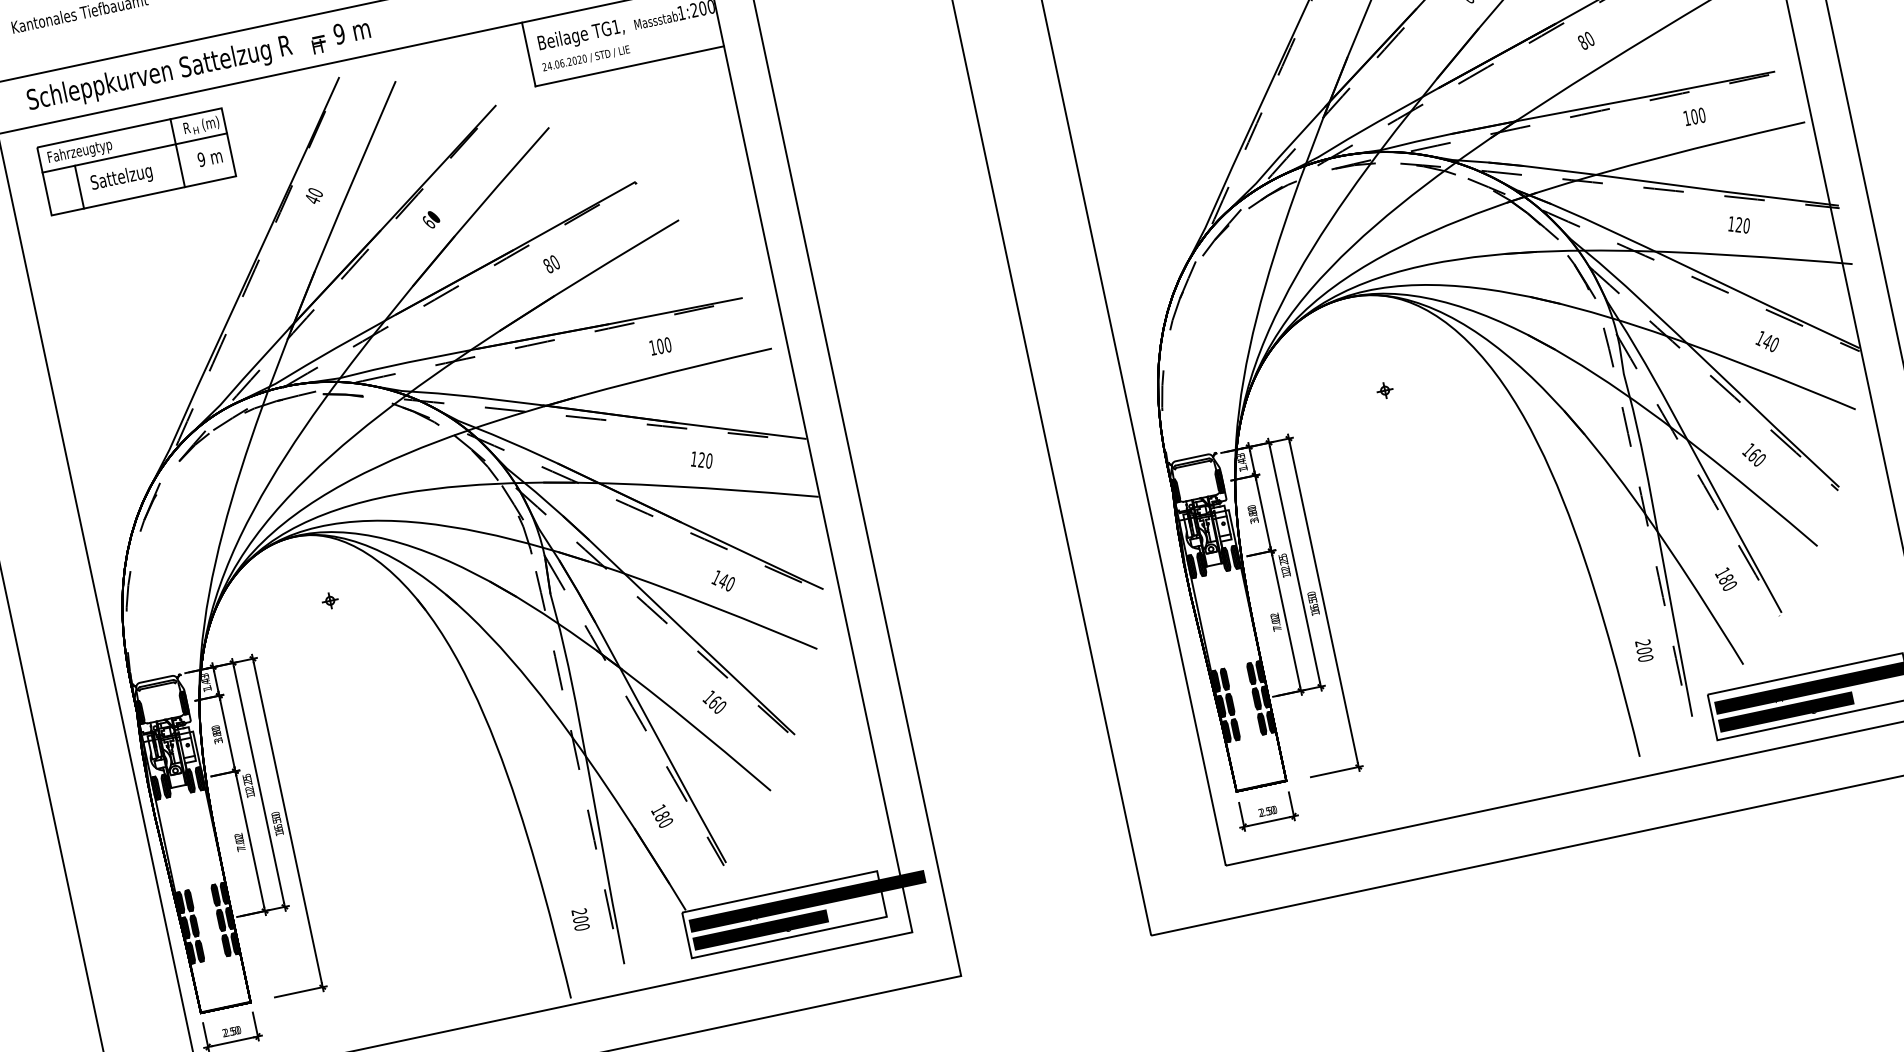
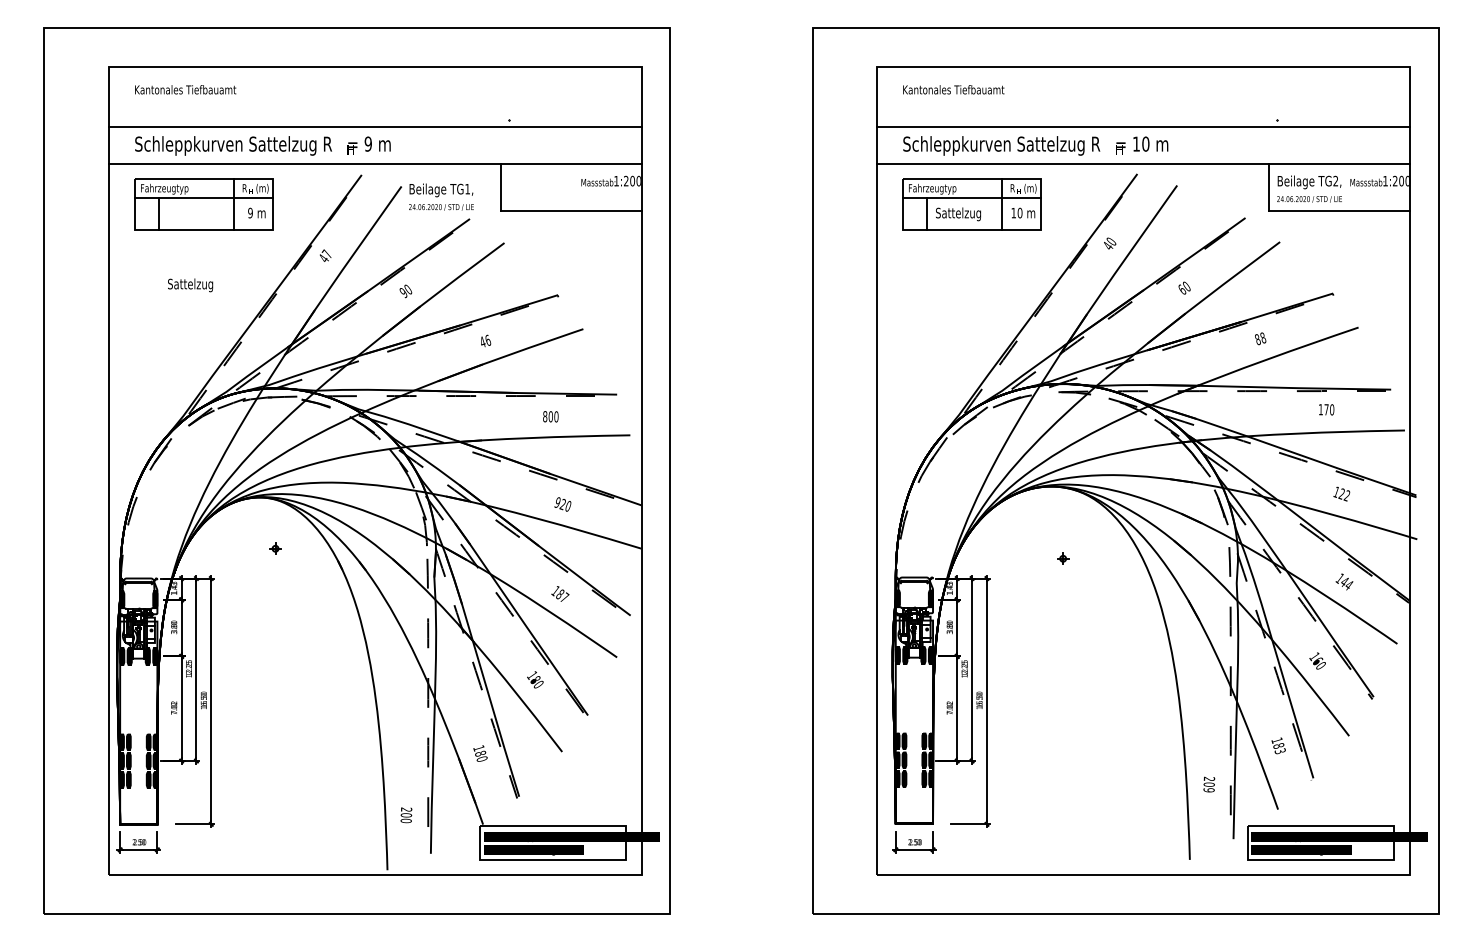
text: (1589, 38) -> (1263, 337), 80 -> 88
text: (583, 44) -> (441, 196), moved
text: (1694, 116) -> (1326, 409), 100 -> 170
text: (121, 178) -> (190, 285), moved
text: (314, 192) -> (326, 253), 40 -> 47
text: (428, 222) -> (403, 292), 60 -> 90
text: (1745, 225) -> (1346, 495), 120 -> 122
text: (551, 263) -> (485, 340), 80 -> 46
text: (1775, 345) -> (1349, 585), 140 -> 144
text: (653, 347) -> (545, 416), 100 -> 800
text: (693, 459) -> (557, 502), 120 -> 920
text: (726, 581) -> (562, 595), 140 -> 187
text: (1728, 586) -> (1279, 751), 180 -> 183
text: (1645, 658) -> (1208, 790), 200 -> 209
text: (714, 701) -> (535, 679), 160 -> 180

